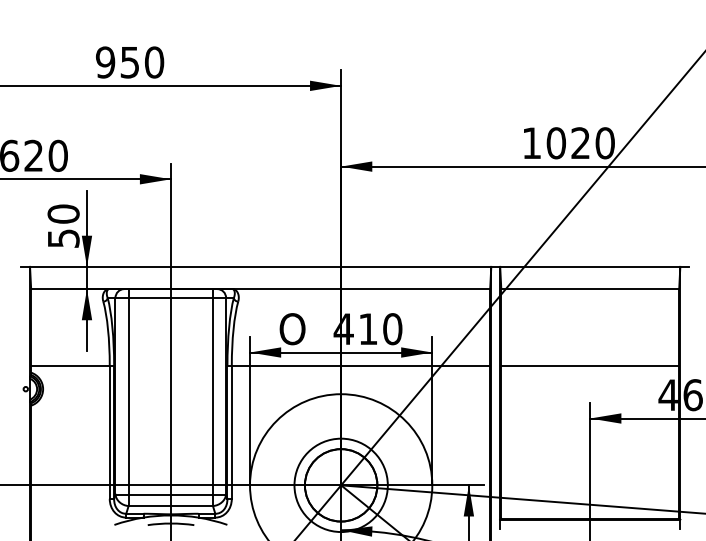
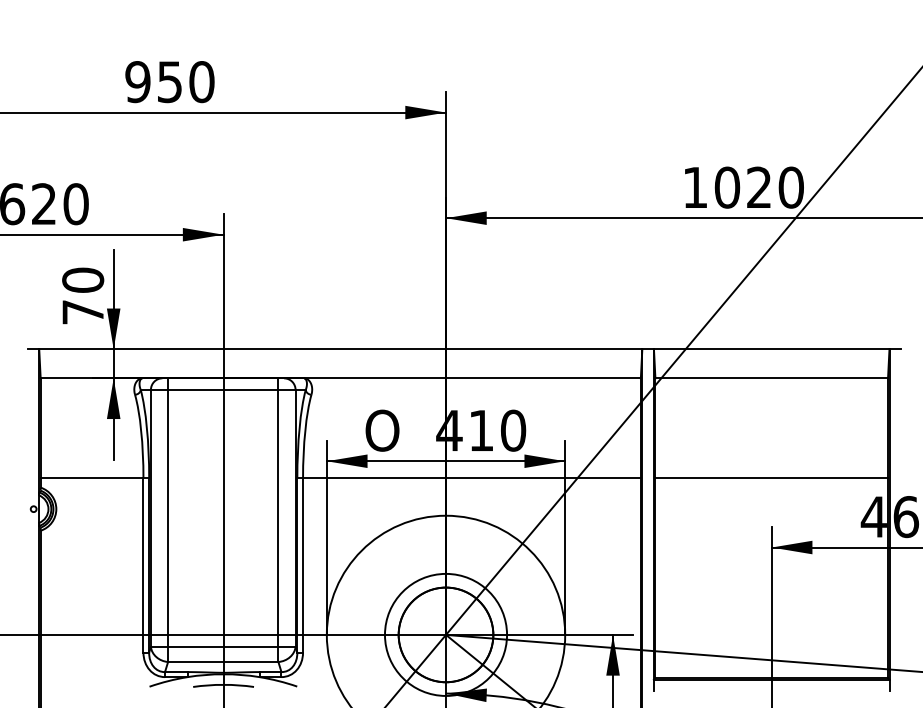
text: (63, 238) -> (83, 312), 50 -> 70

